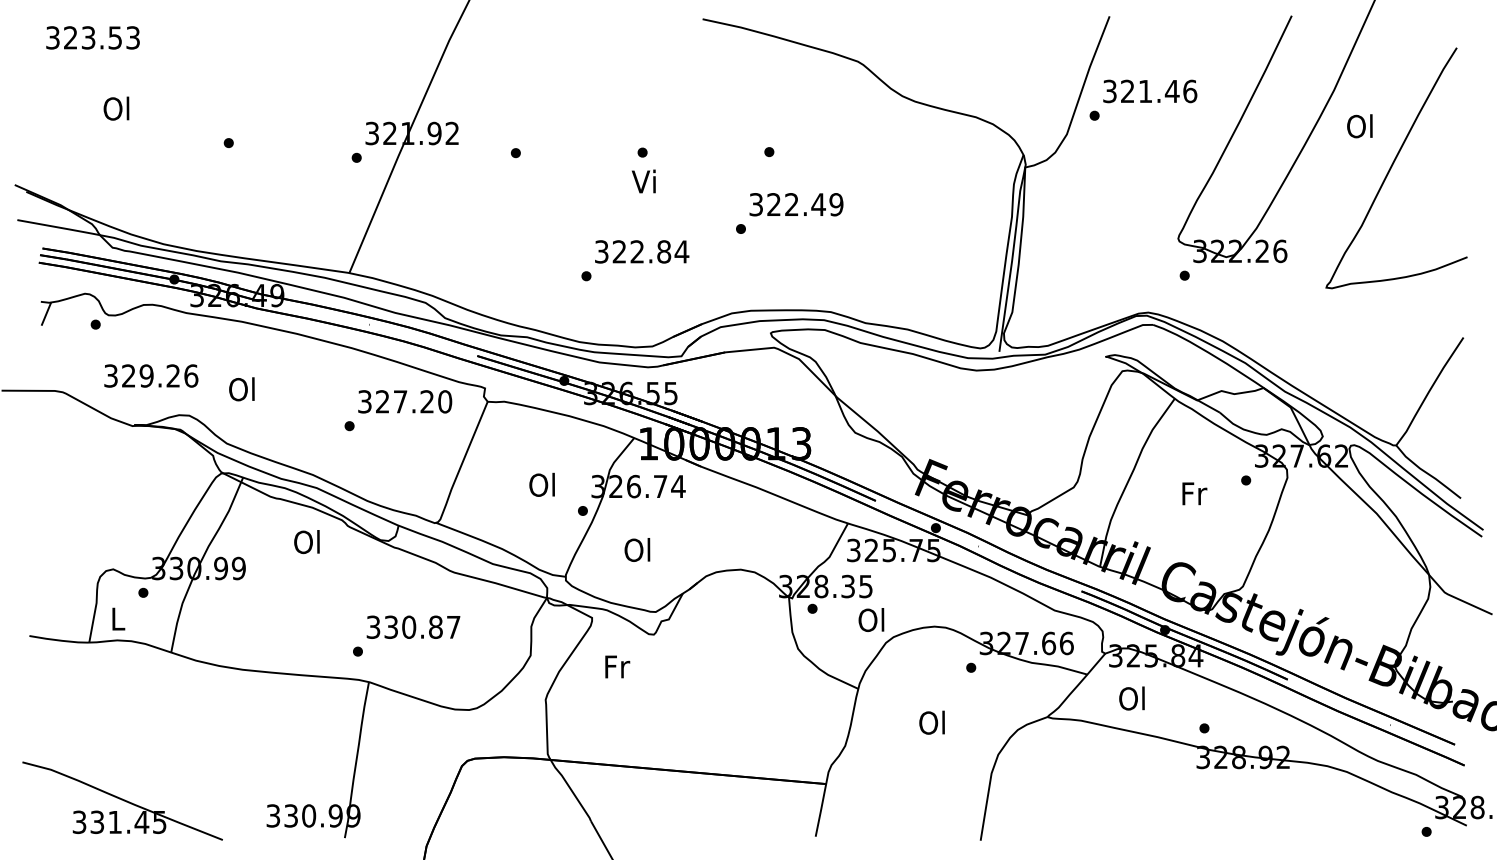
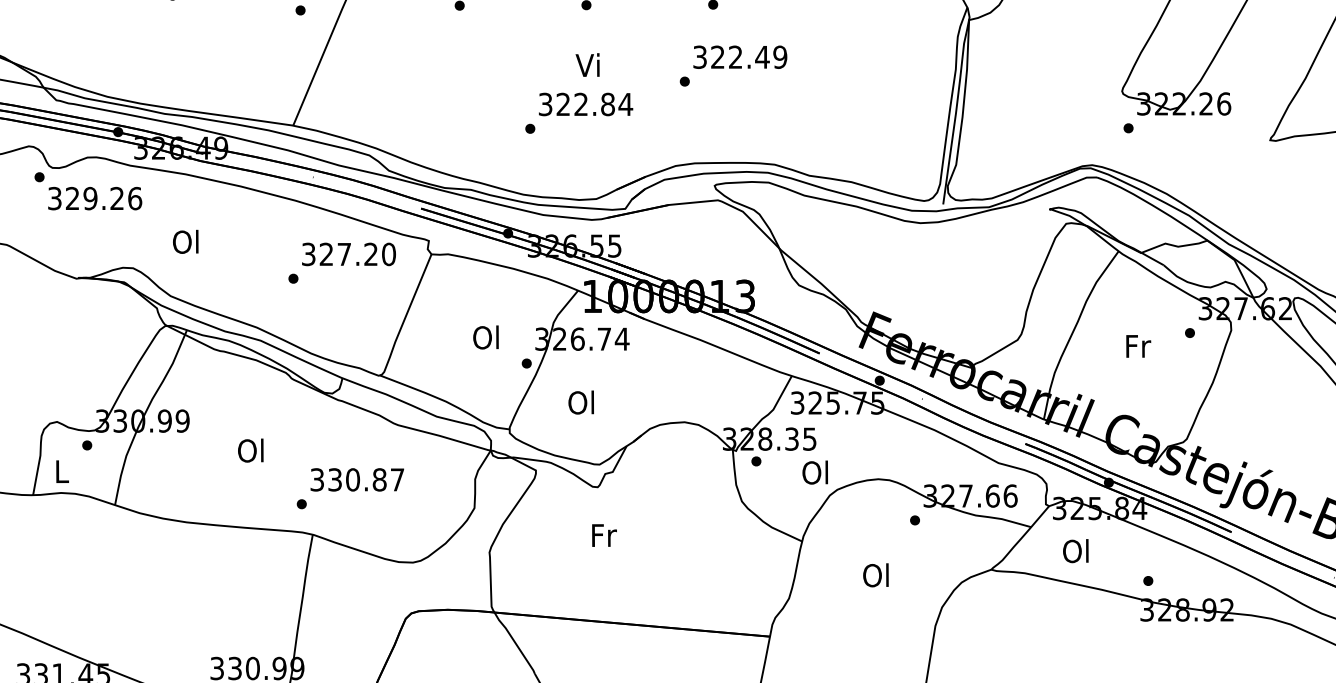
text: (643, 181) -> (587, 65), moved
text: (151, 375) -> (95, 198), moved
text: (306, 542) -> (250, 451), moved
text: (617, 666) -> (604, 535), moved

